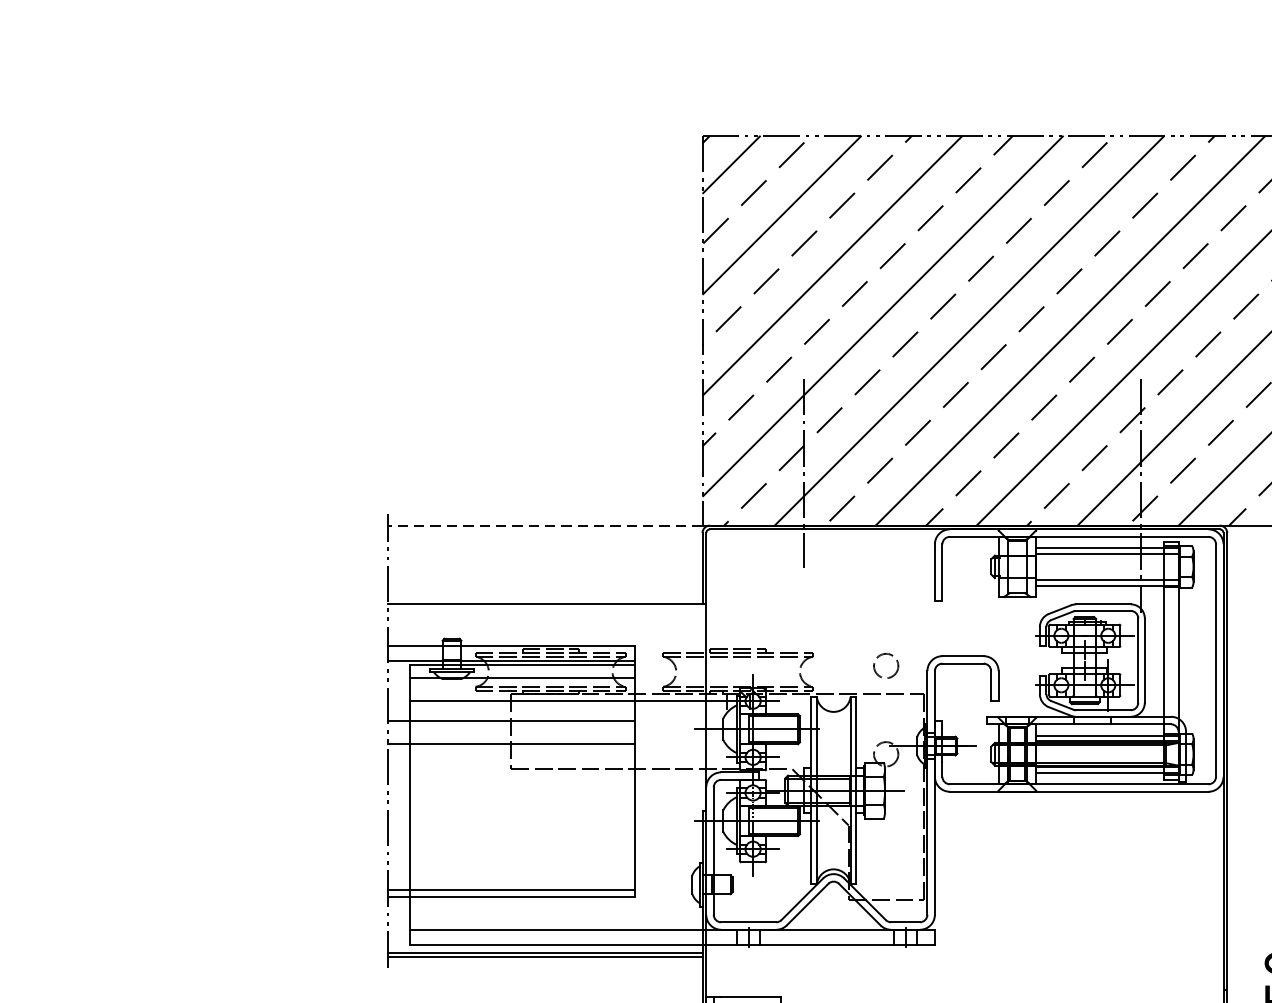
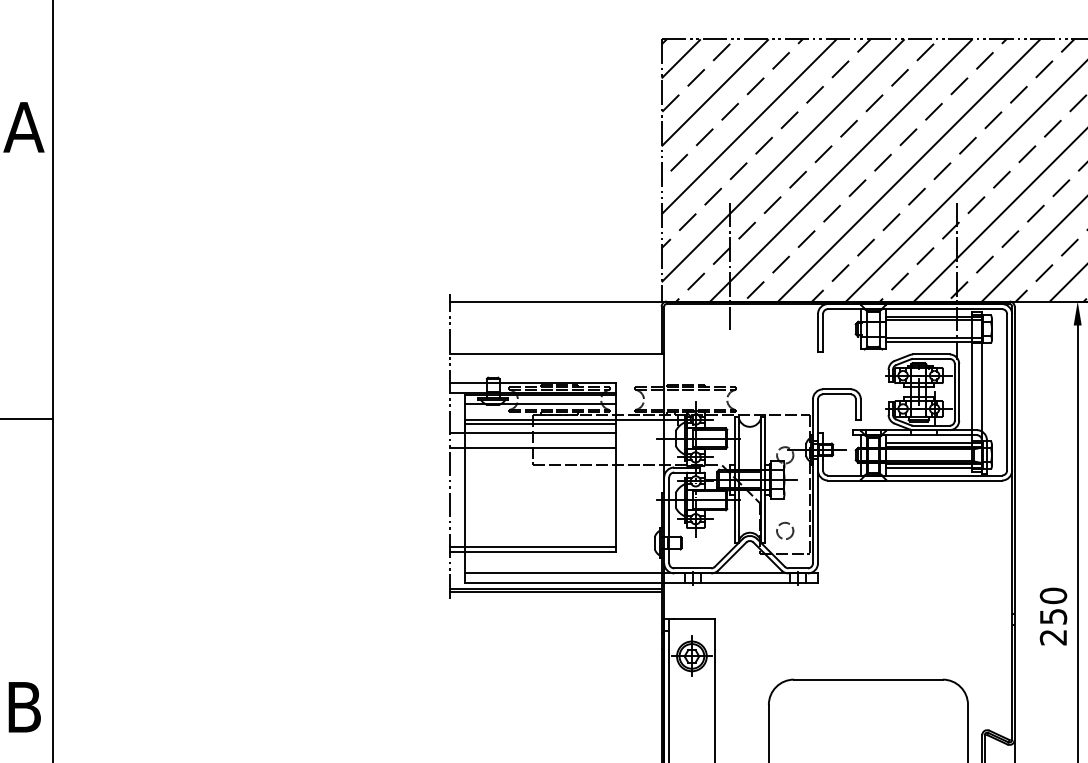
line: (546, 525) -> (556, 301), dashed -> solid
circle: (886, 665) -> (785, 530), moved
line: (522, 708) -> (540, 424), added

